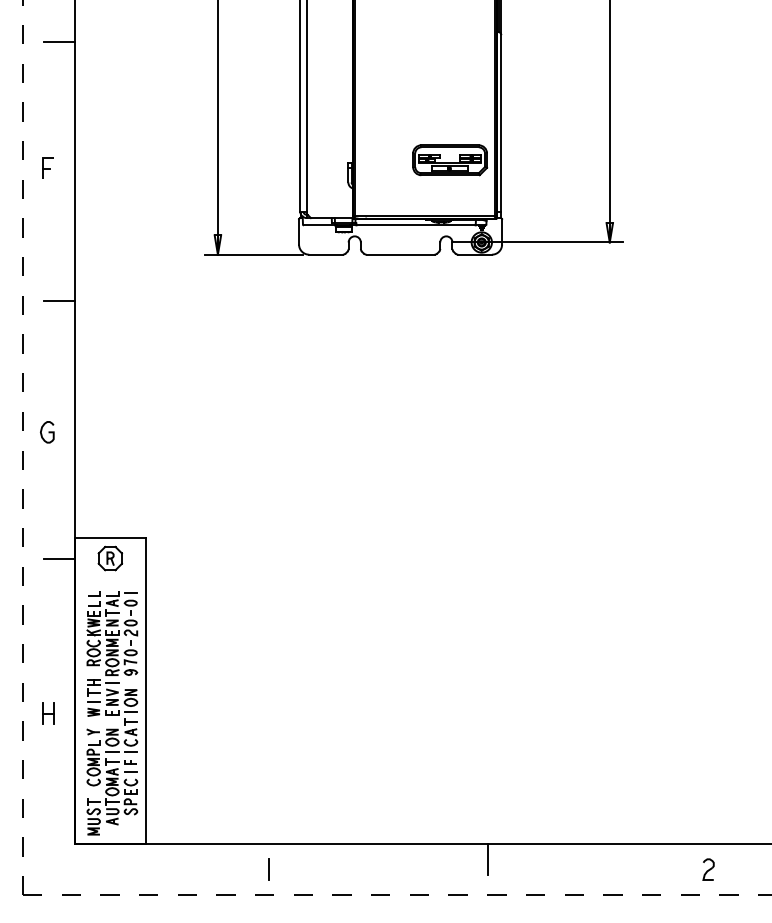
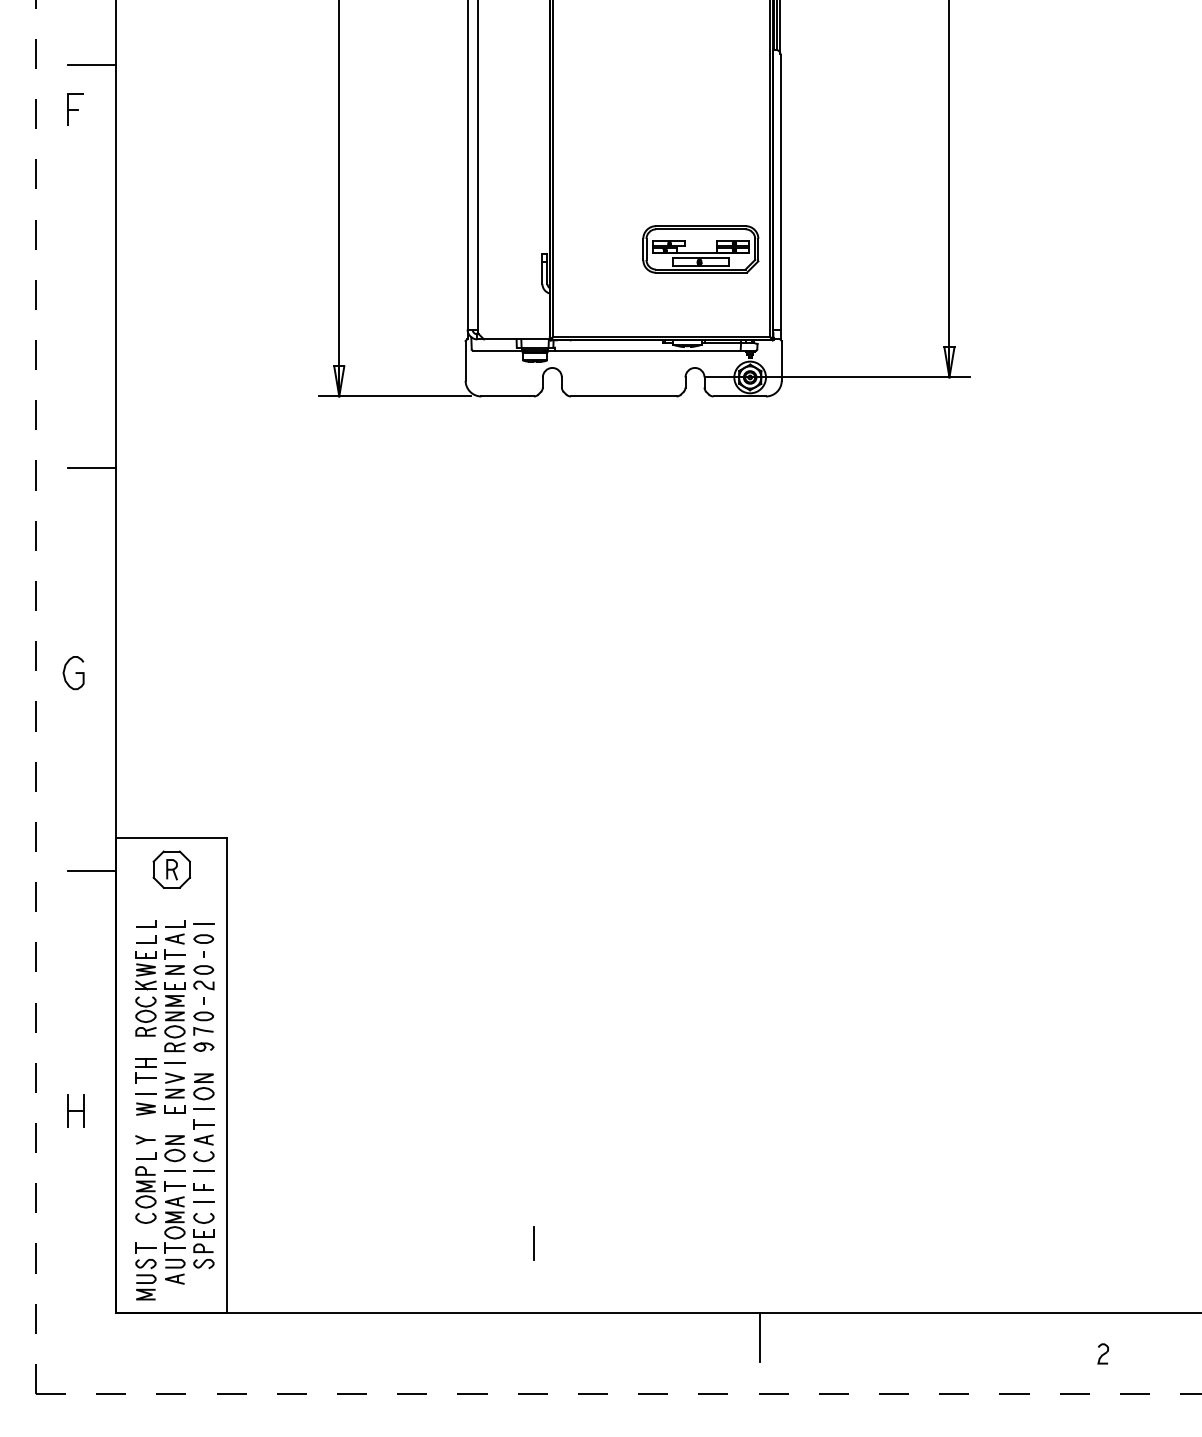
part: (47, 167) -> (73, 108), moved
line: (268, 869) -> (533, 1243), moved
part: (708, 869) -> (1103, 1353), size x0.6

